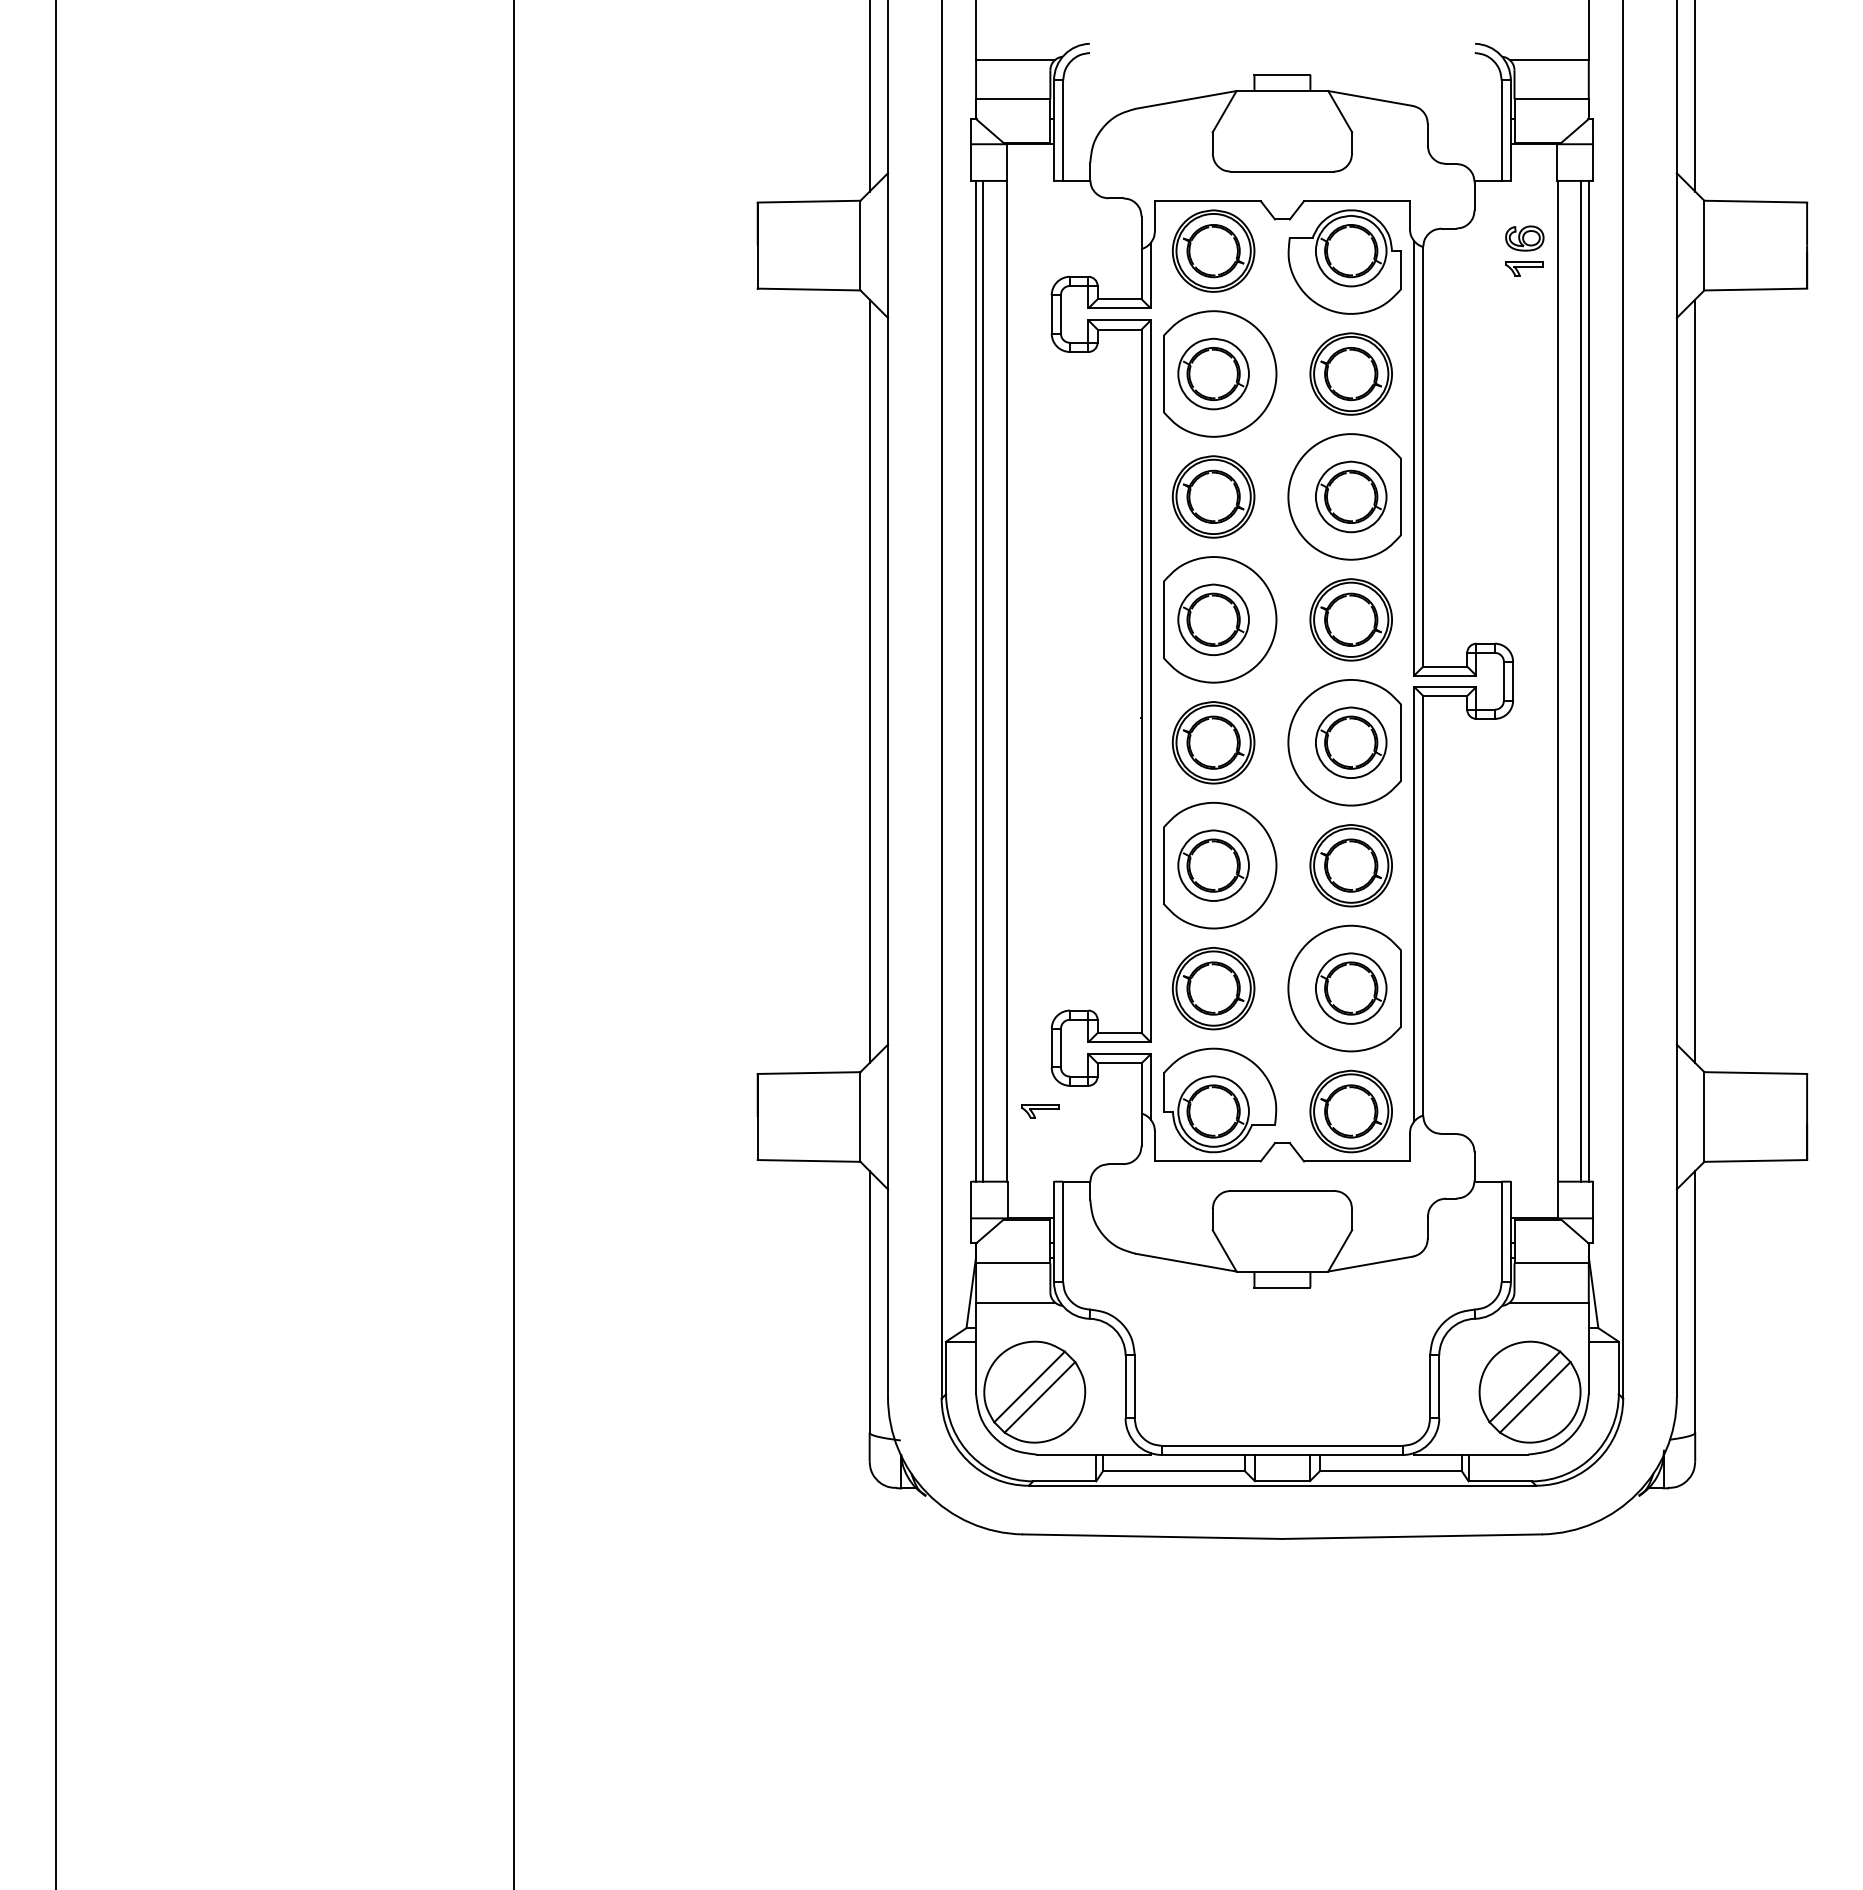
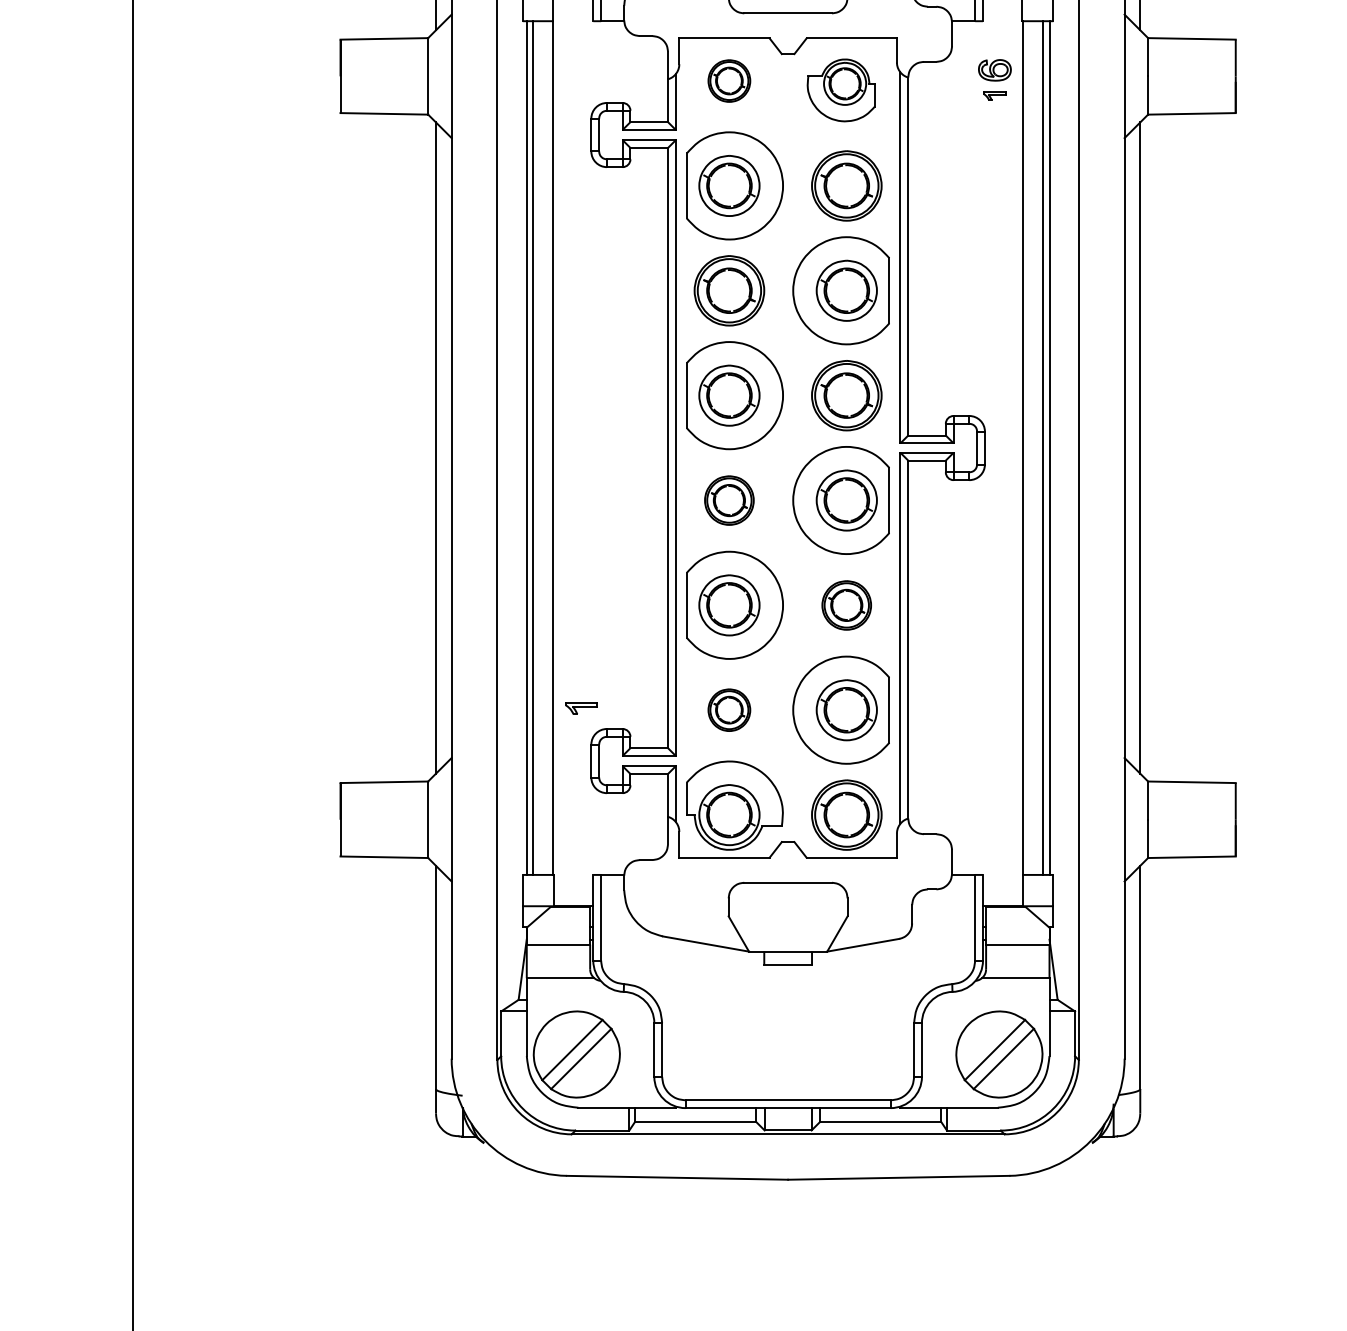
part: (1213, 250) -> (729, 80), size x0.6
part: (1344, 261) -> (841, 89), size x0.7
part: (1524, 268) -> (994, 95), size x0.7
part: (1213, 742) -> (729, 500), size x0.7
part: (1350, 865) -> (846, 605), size x0.7
part: (1213, 988) -> (729, 710), size x0.6
part: (1040, 1111) -> (581, 708), moved

